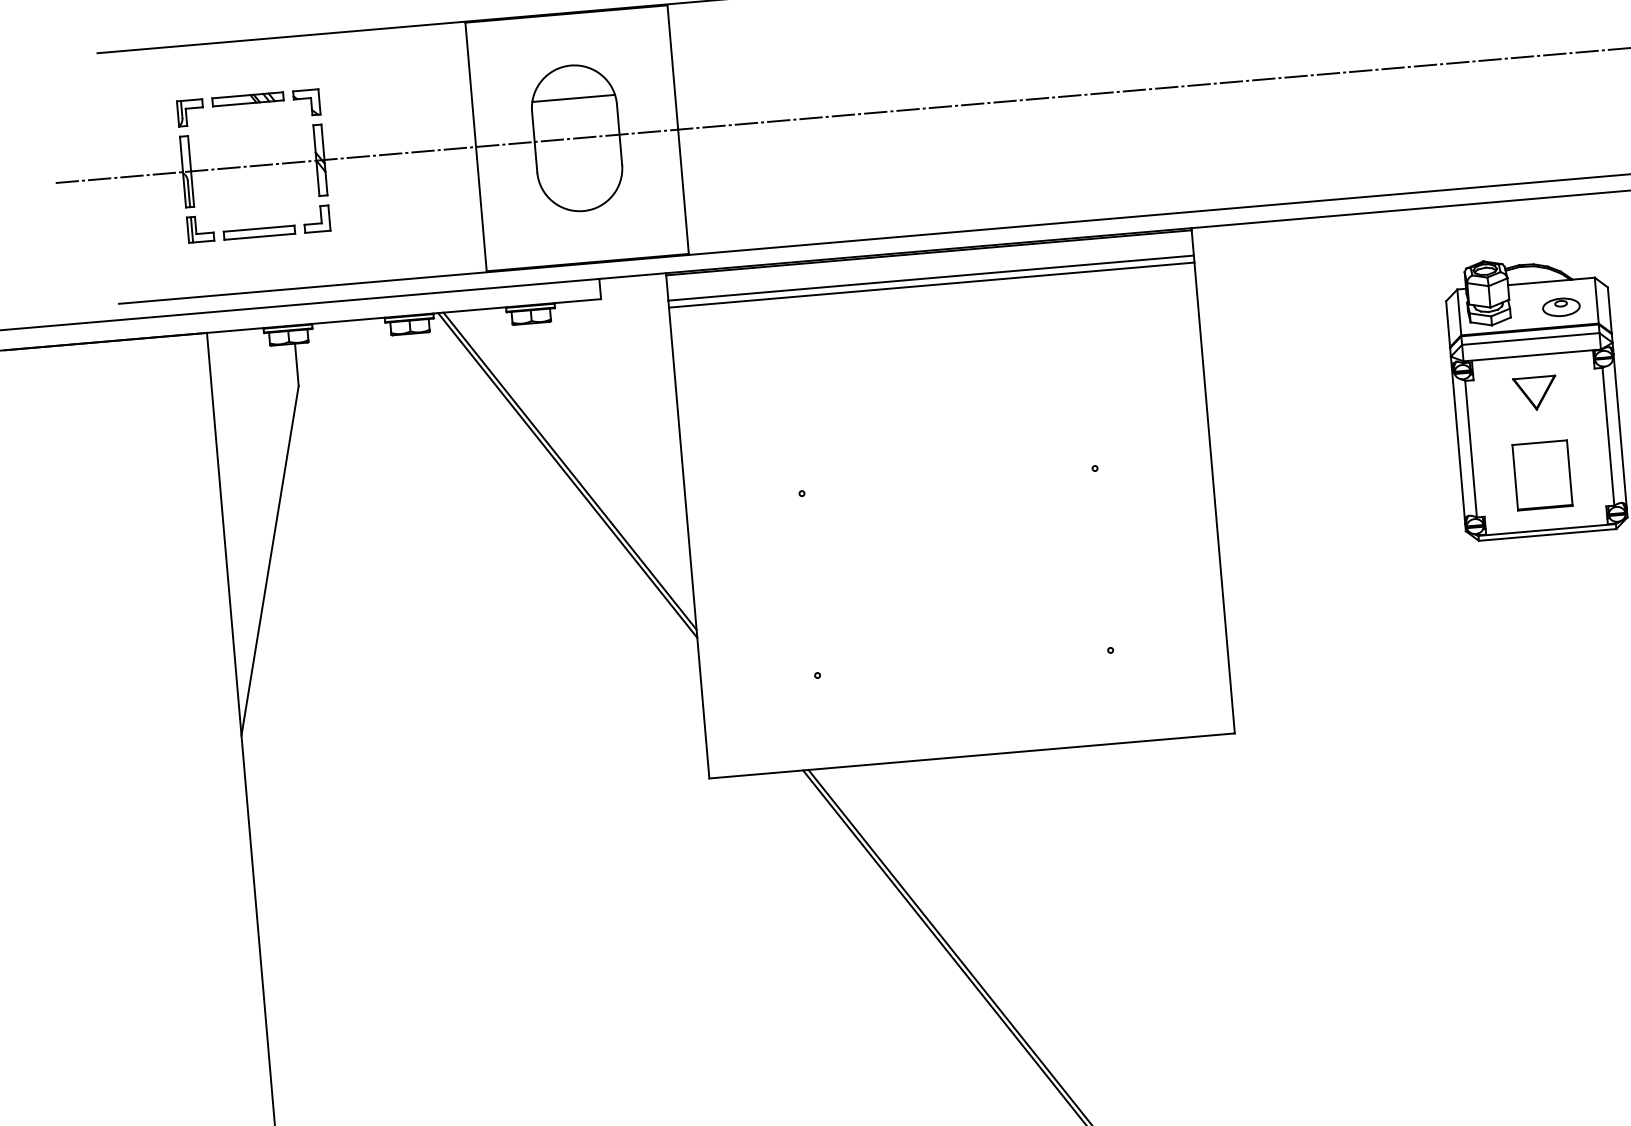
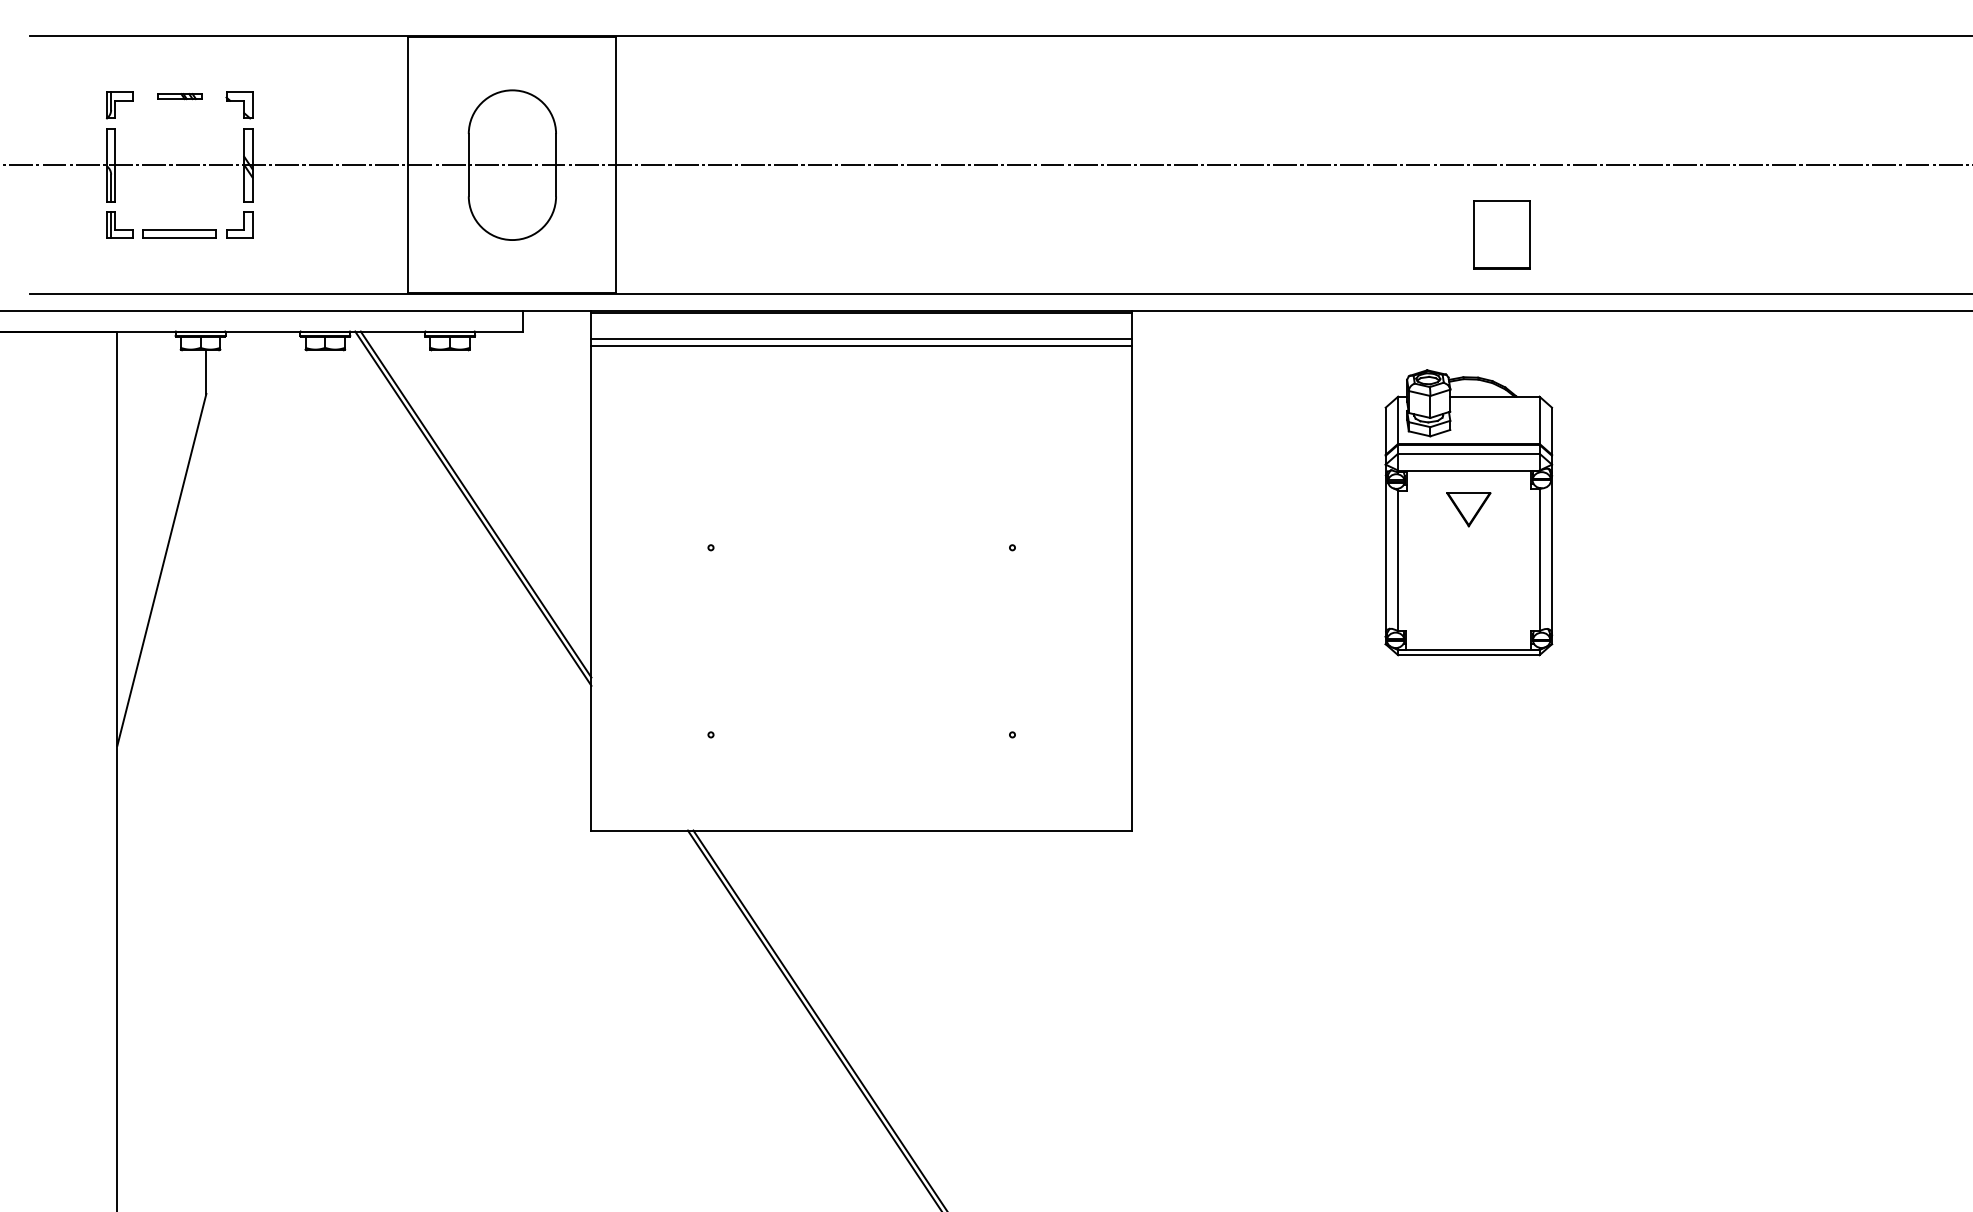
line: (572, 98) -> (511, 124), removed
part: (247, 99) -> (179, 96), size x0.6
part: (1561, 306) -> (1502, 423), removed
part: (1542, 474) -> (1501, 234), moved

